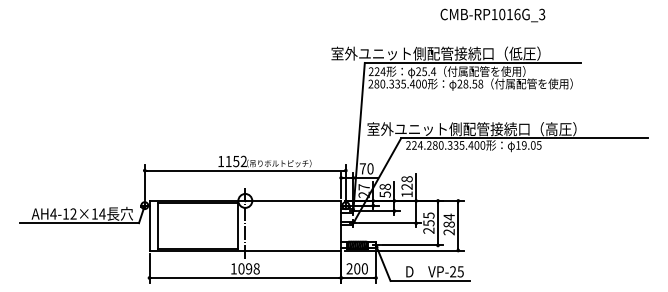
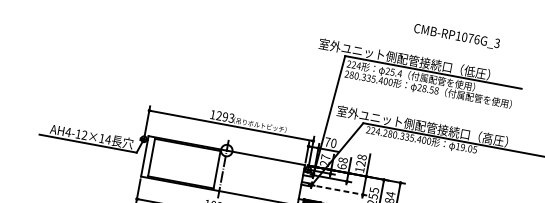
text: (509, 14) -> (470, 38), CMB-RP1016G_3 -> CMB-RP1076G_3
text: (235, 161) -> (224, 116), 1152 -> 1293
text: (384, 194) -> (341, 166), 58 -> 68
line: (390, 223) -> (341, 191), solid -> dashed

